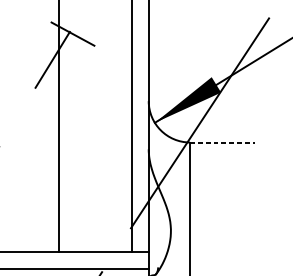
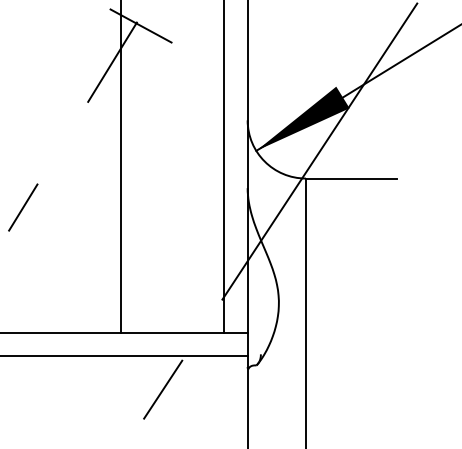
line: (222, 142) -> (351, 178), dashed -> solid

